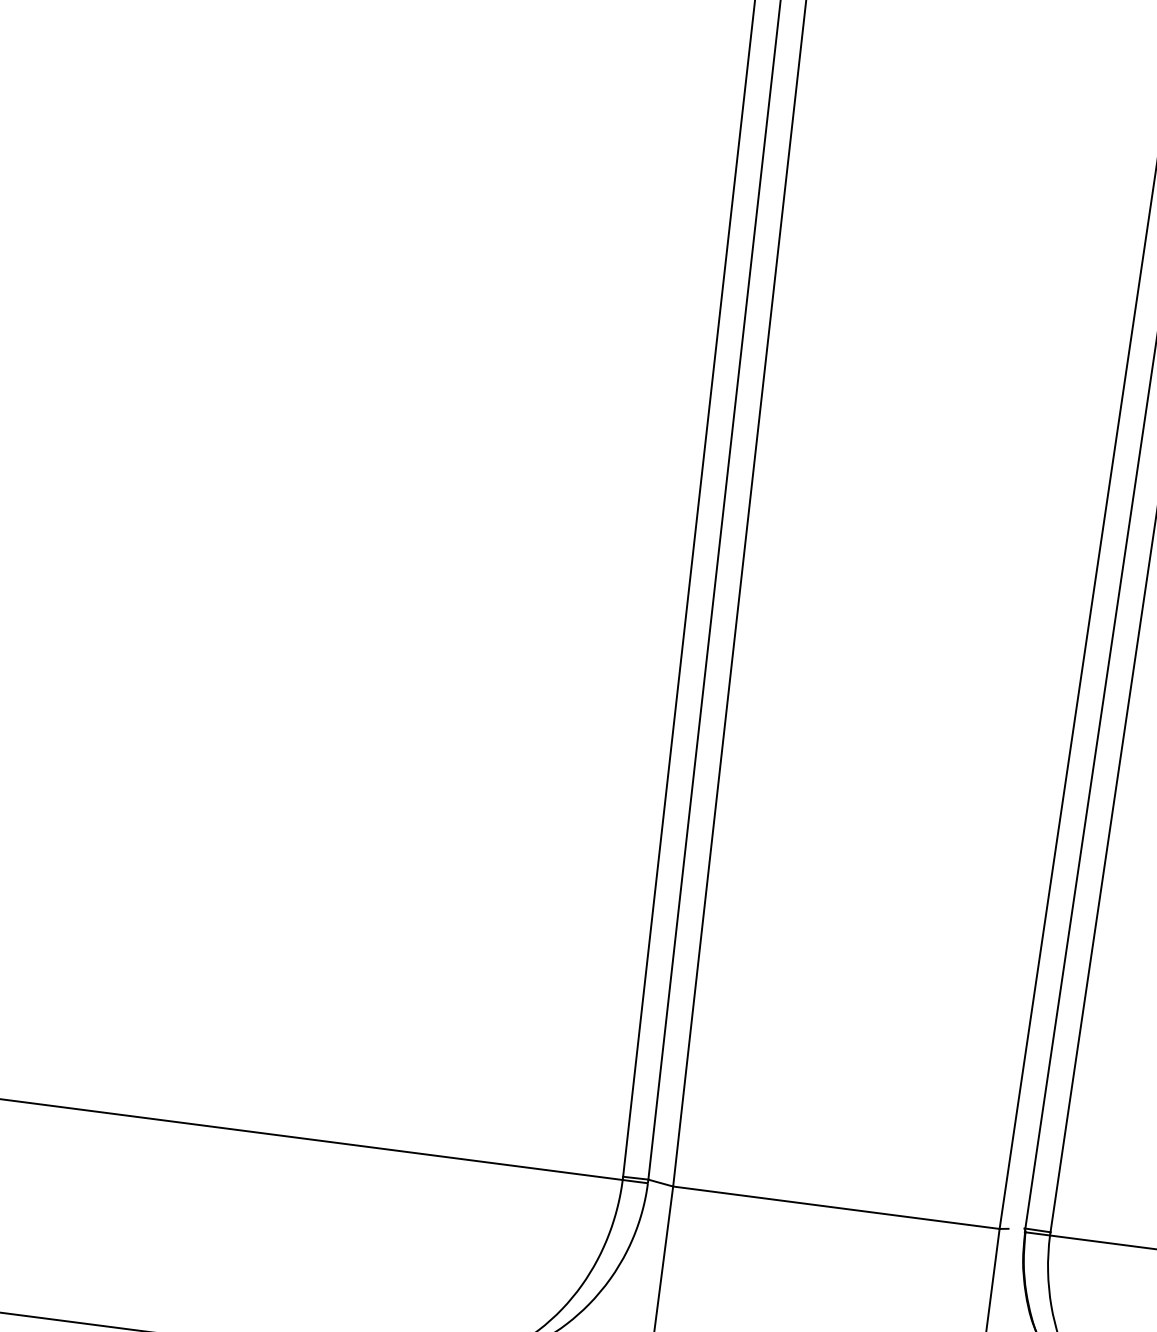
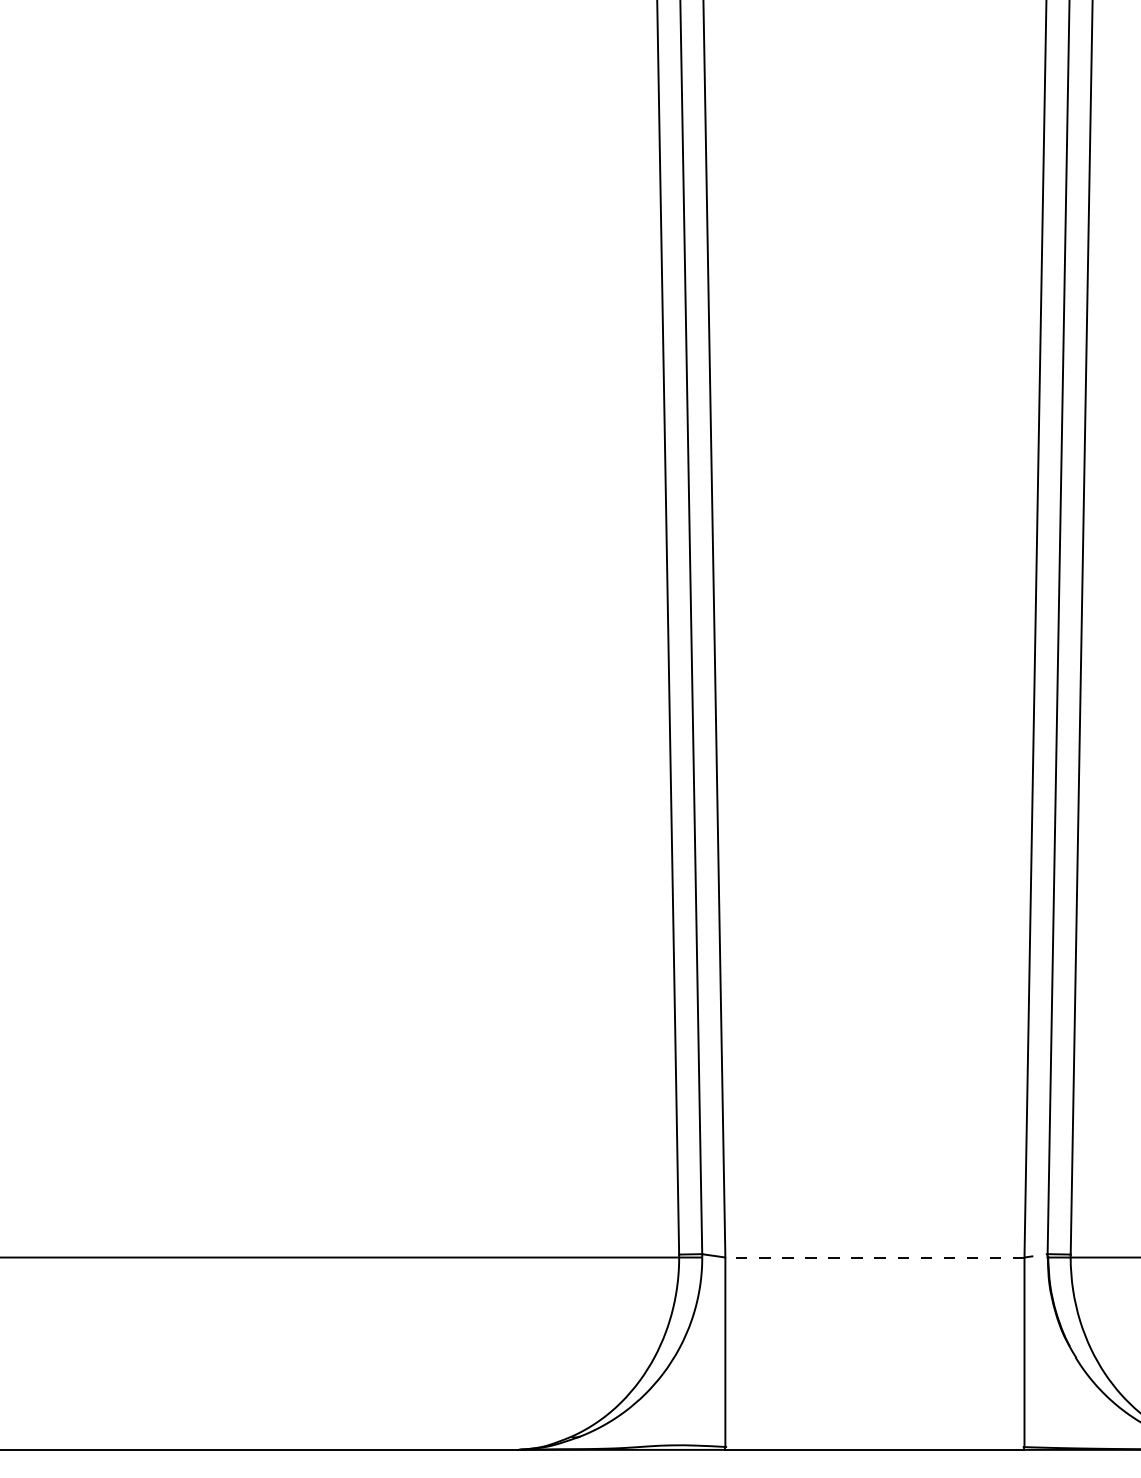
line: (835, 1207) -> (874, 1257), solid -> dashed

